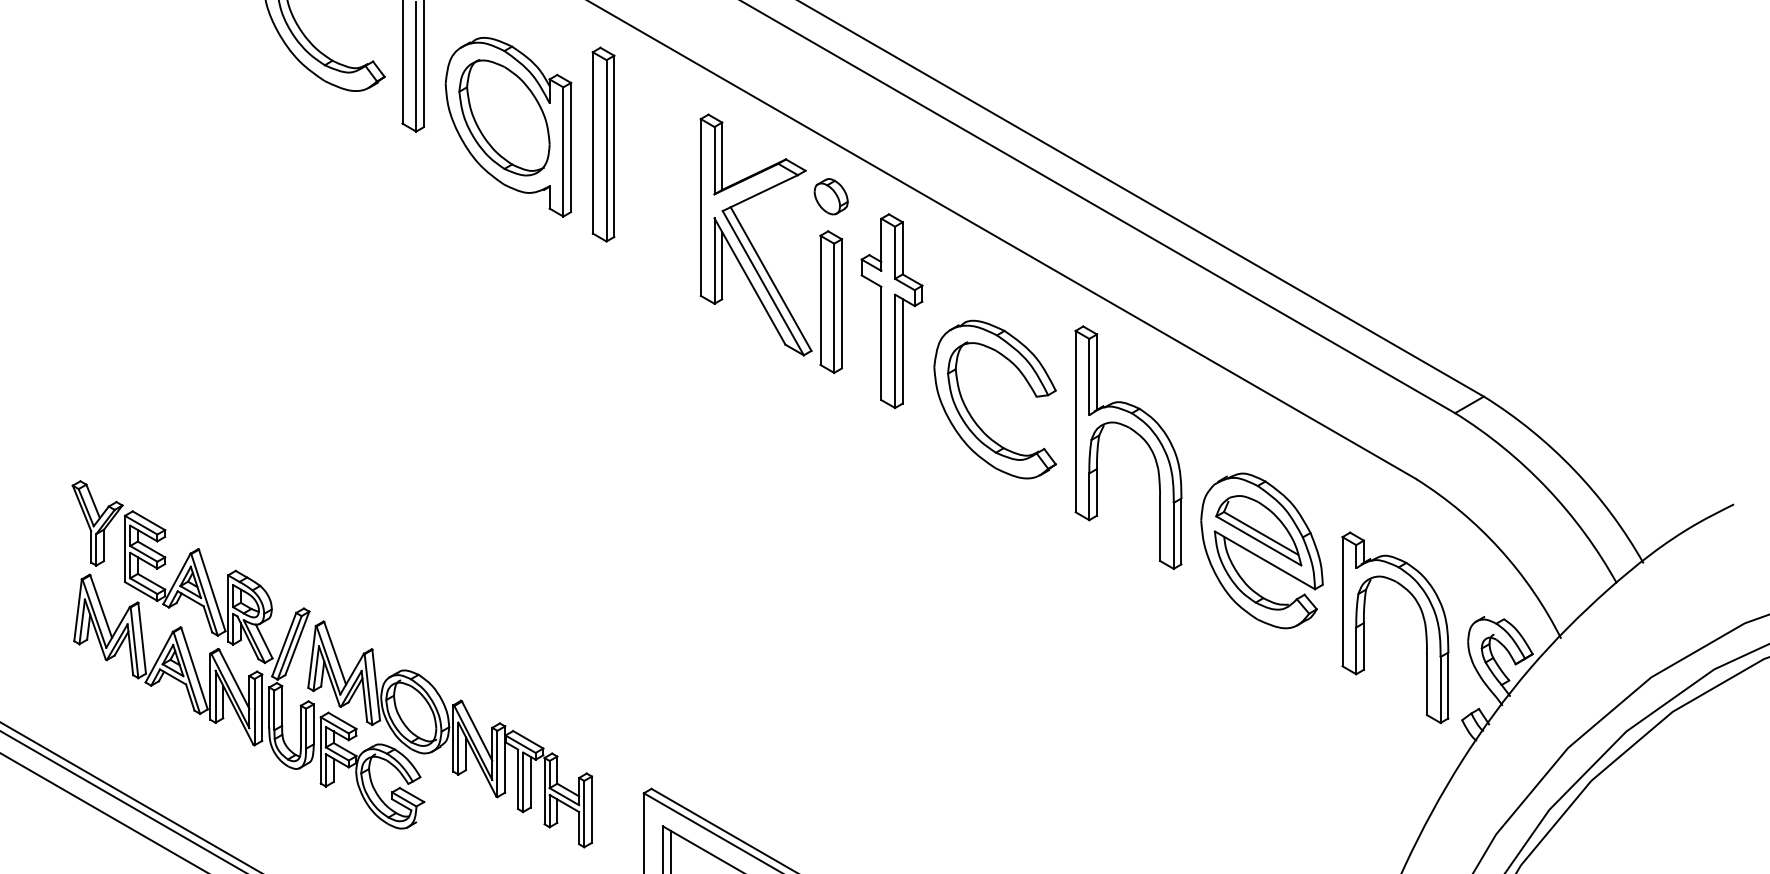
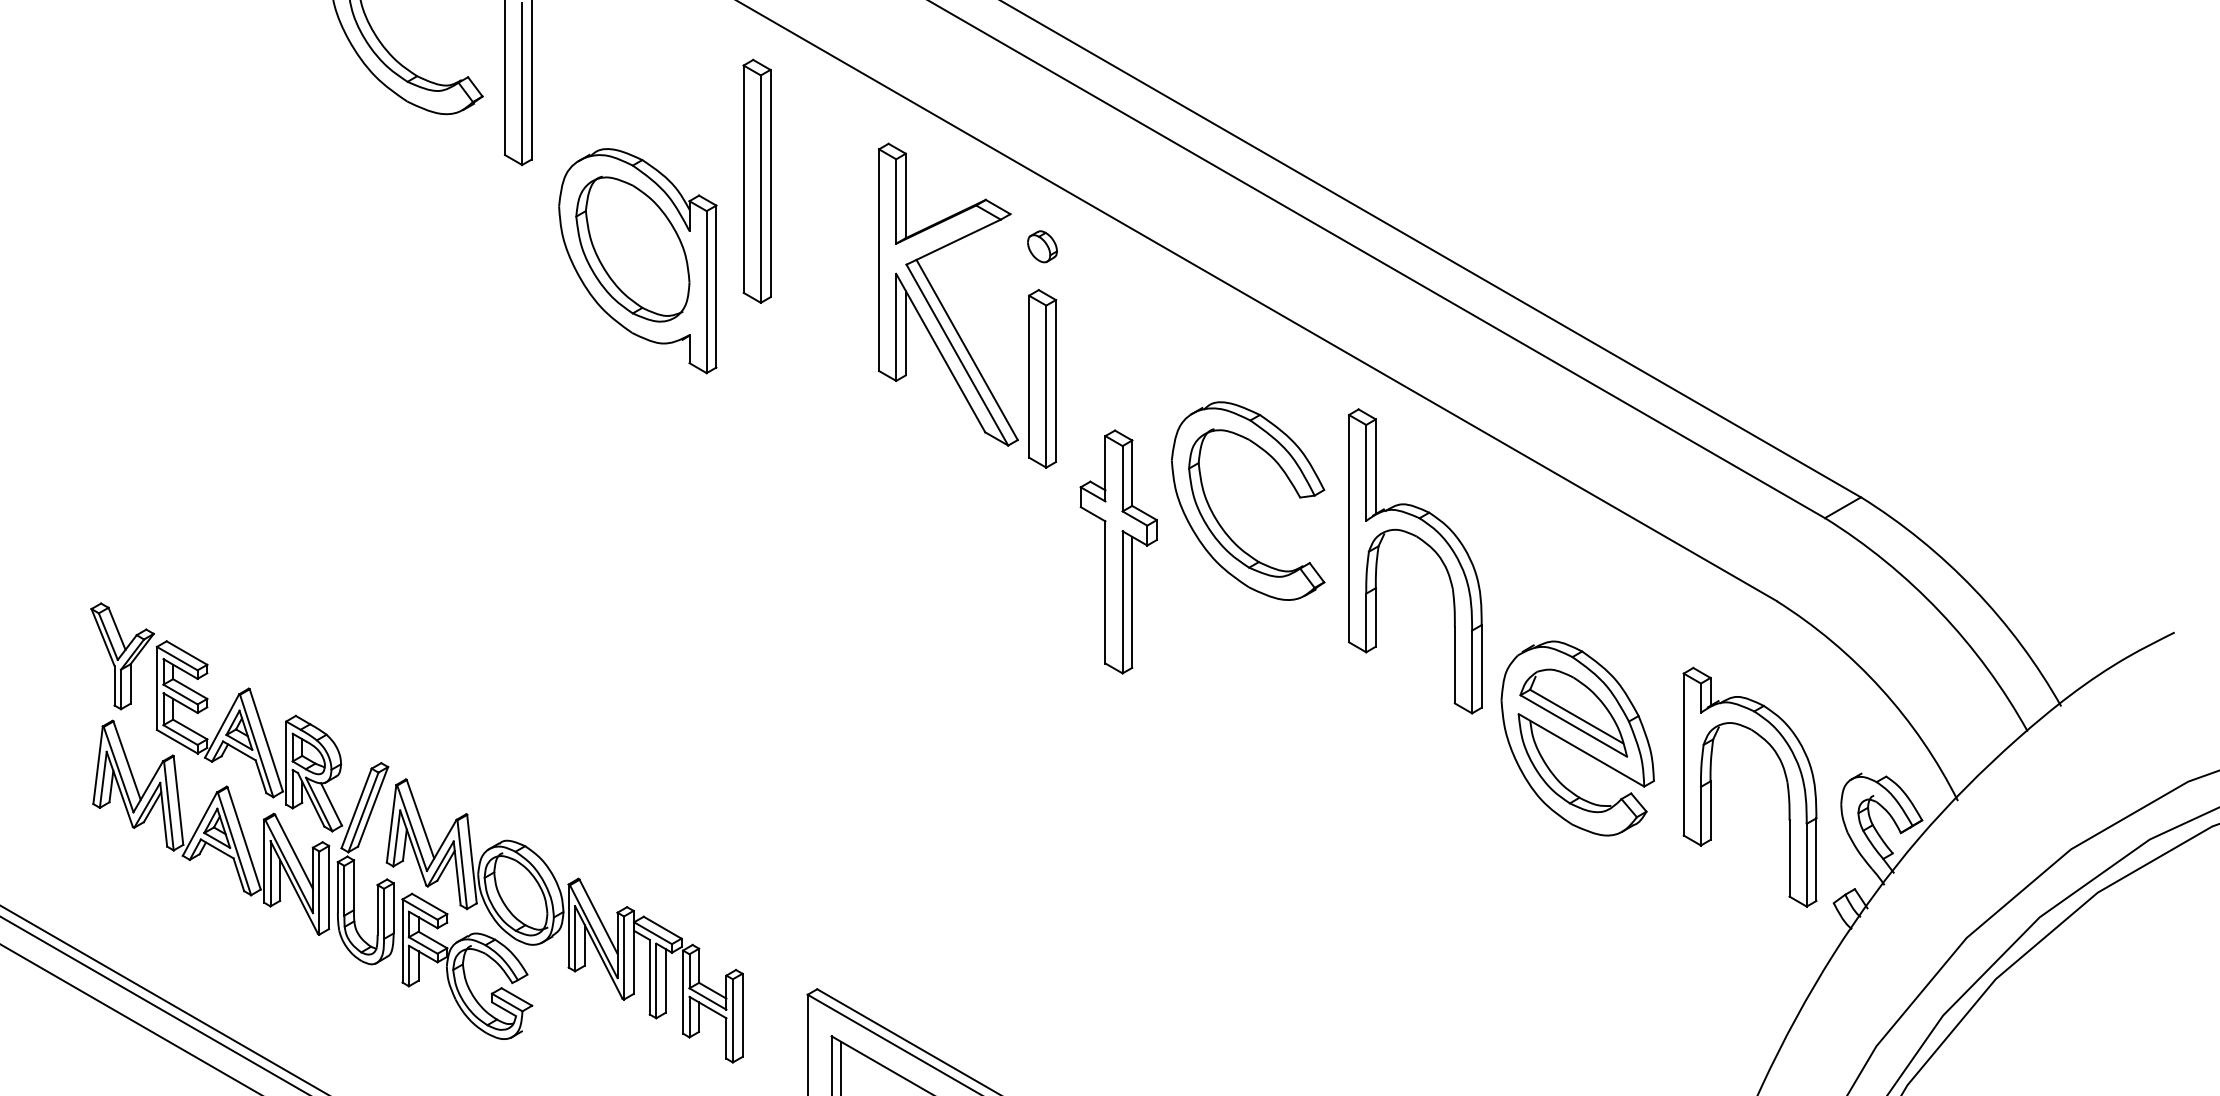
part: (508, 127) -> (637, 261), moved
part: (830, 196) -> (1041, 246), size x0.7
part: (891, 311) -> (1118, 552), moved
part: (1261, 550) -> (1577, 737), moved

